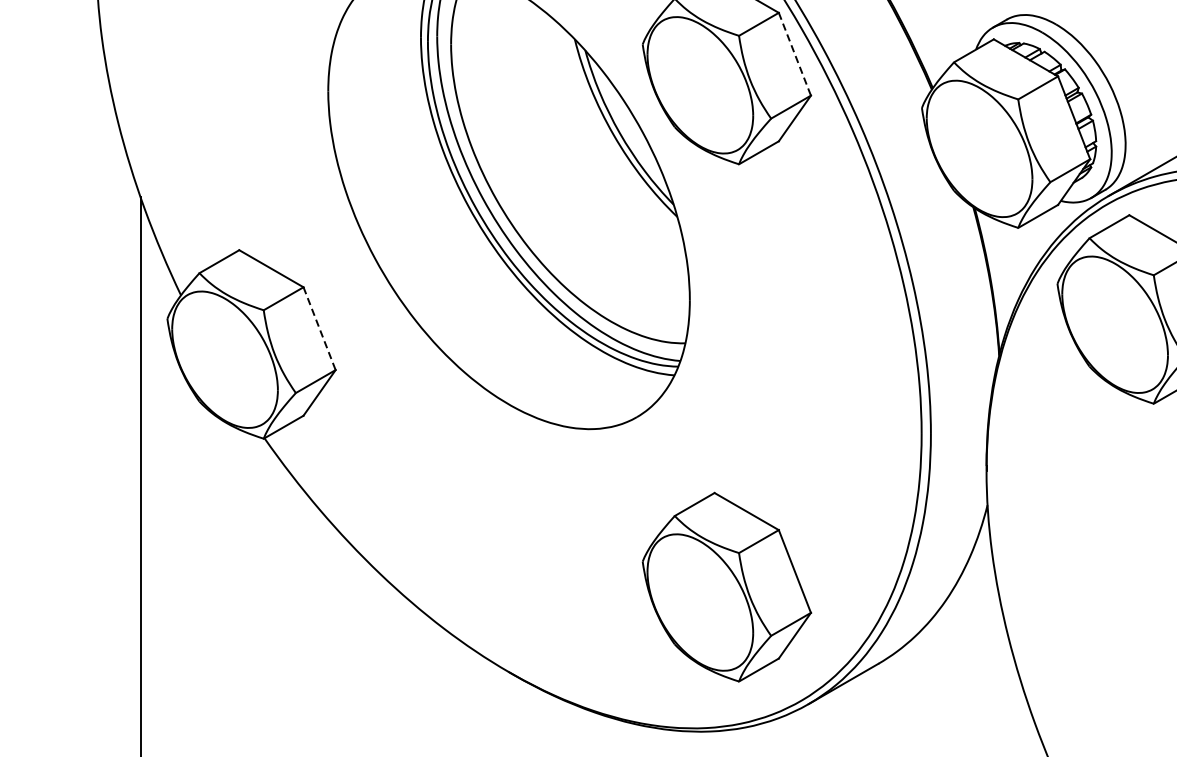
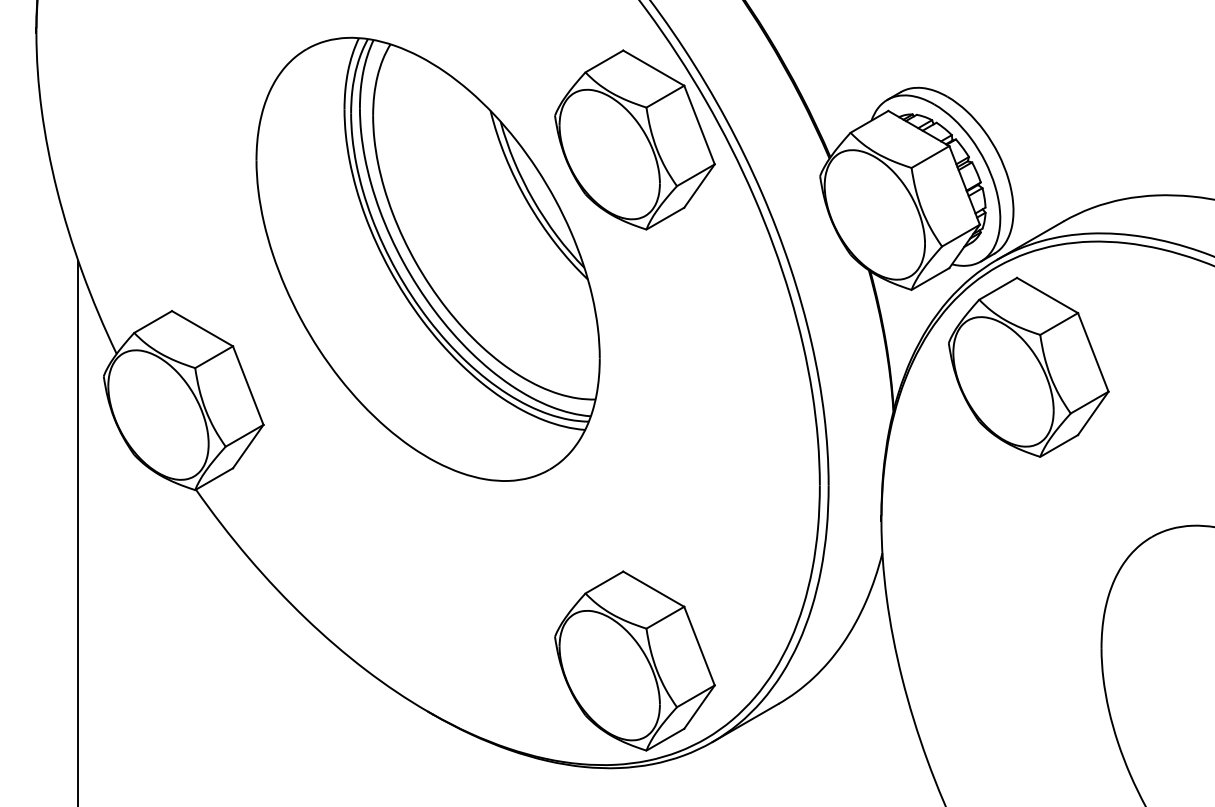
line: (794, 54) -> (699, 125), dashed -> solid
line: (319, 329) -> (248, 386), dashed -> solid
part: (726, 586) -> (634, 660), moved

